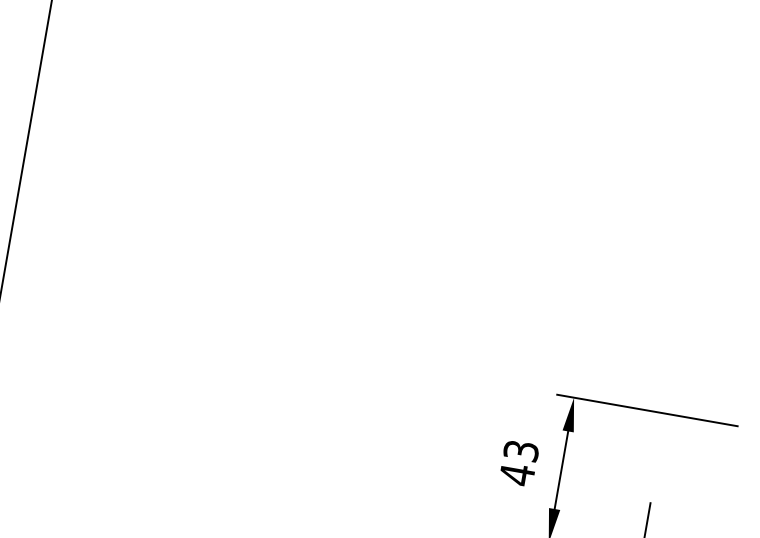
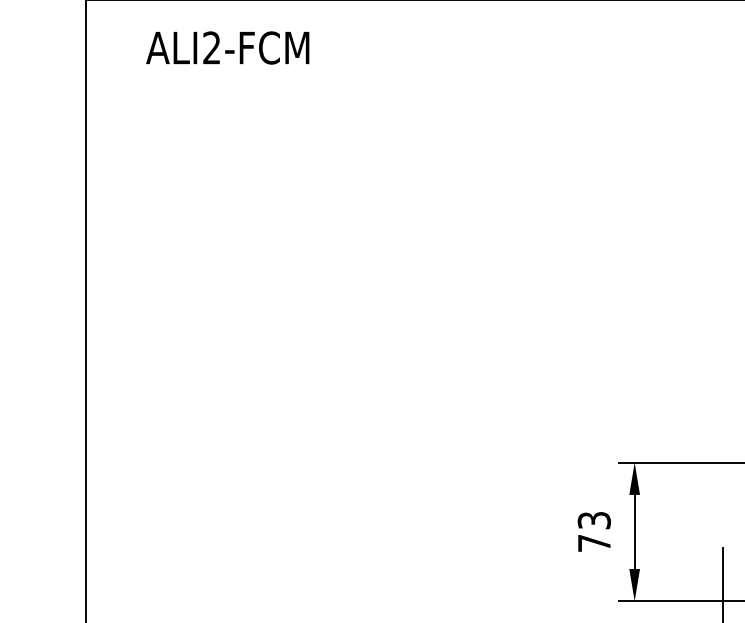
text: (517, 474) -> (594, 543), 43 -> 73

